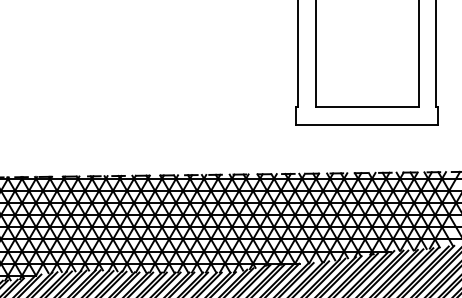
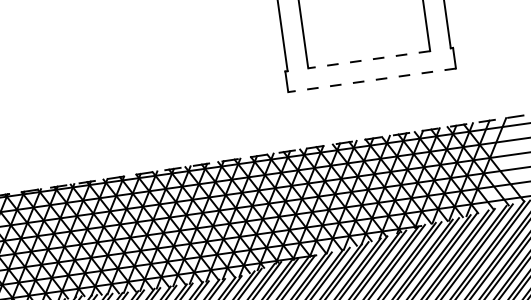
line: (367, 107) -> (369, 59), solid -> dashed
line: (366, 124) -> (371, 80), solid -> dashed

